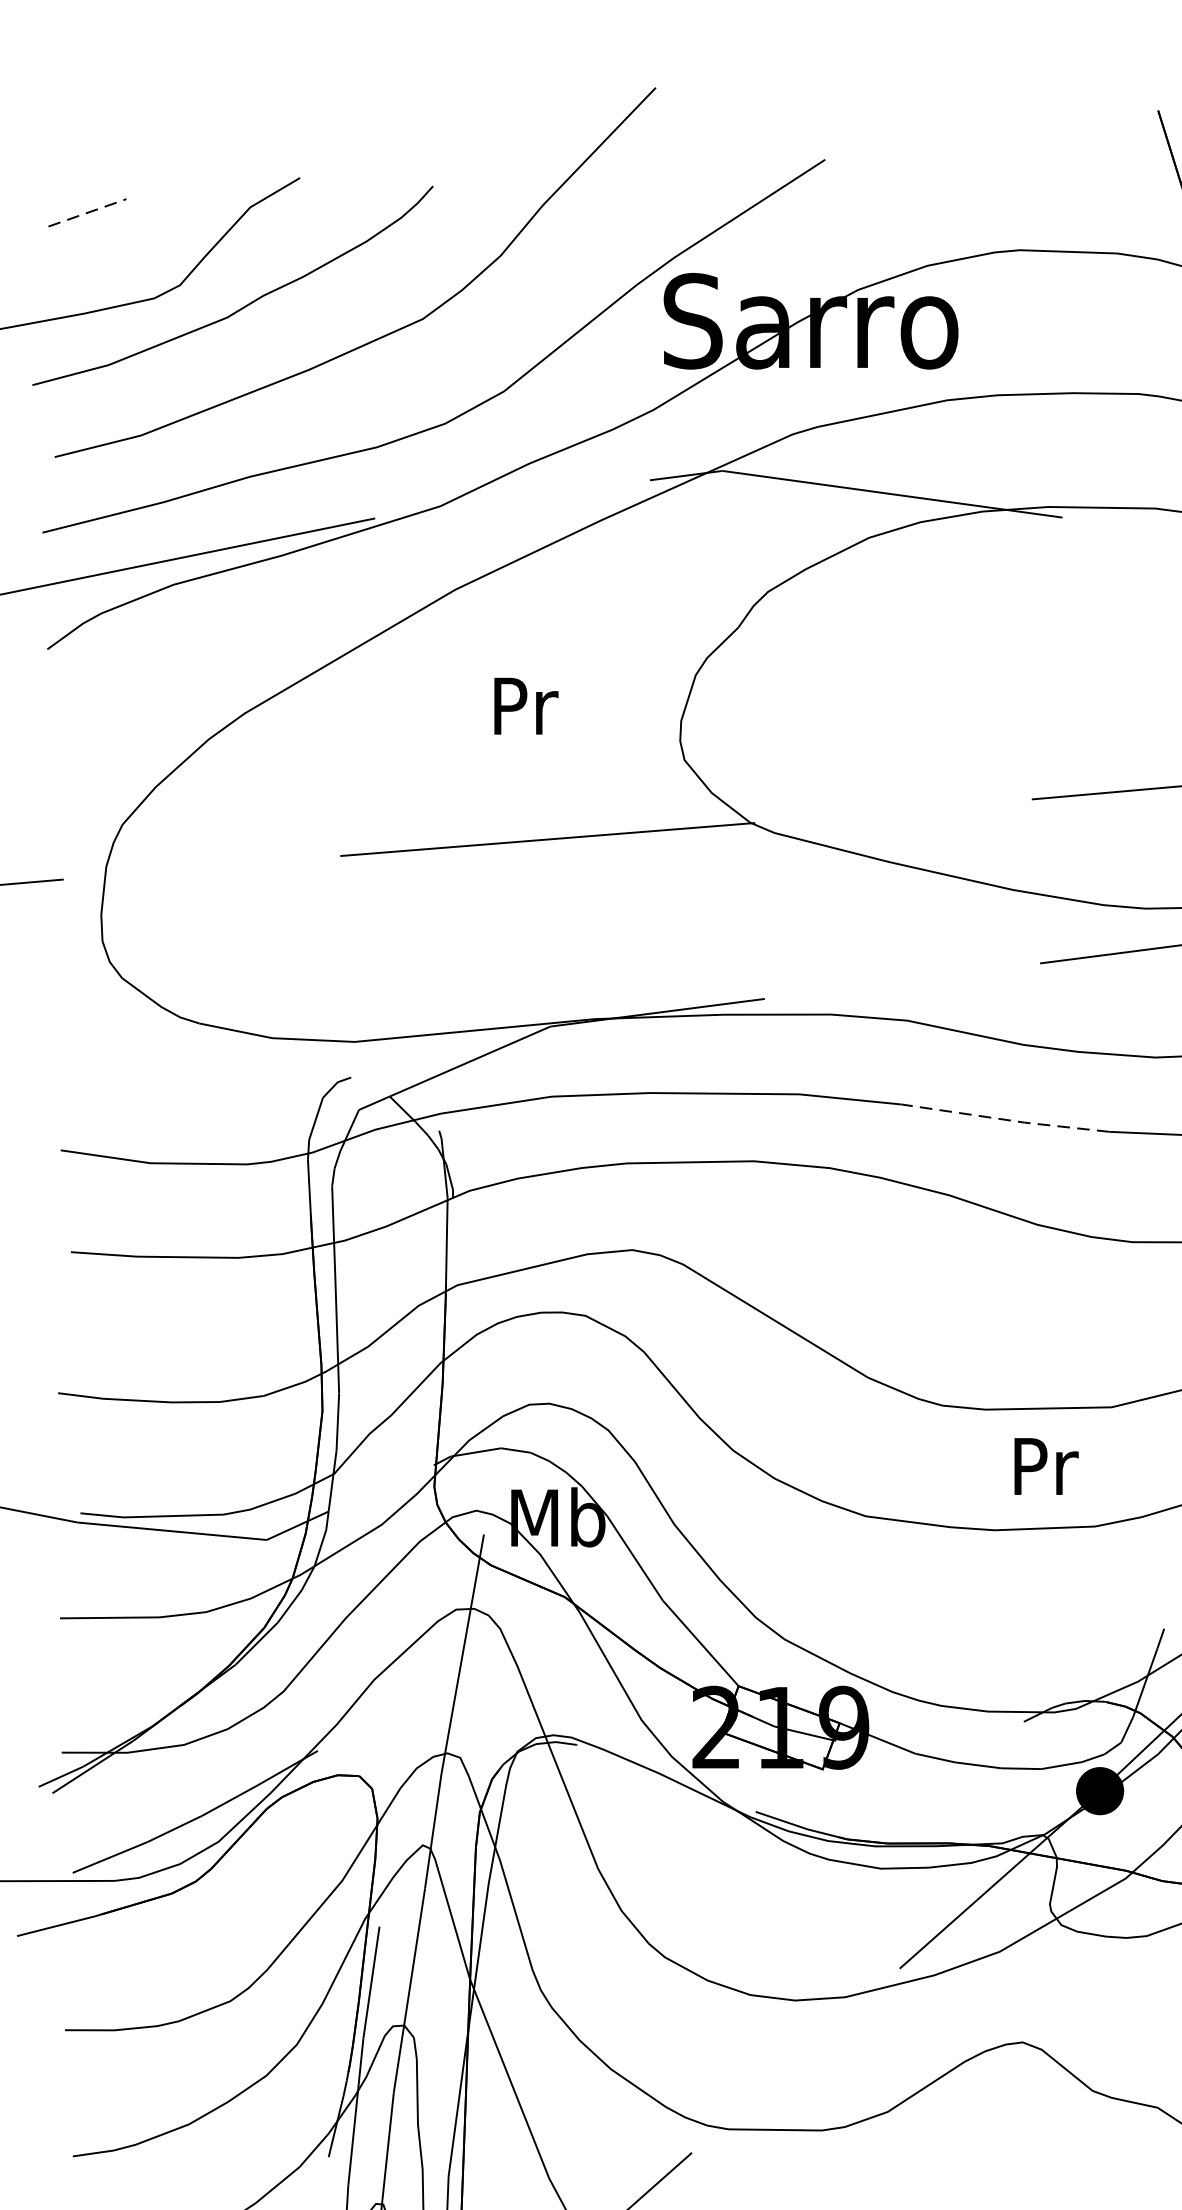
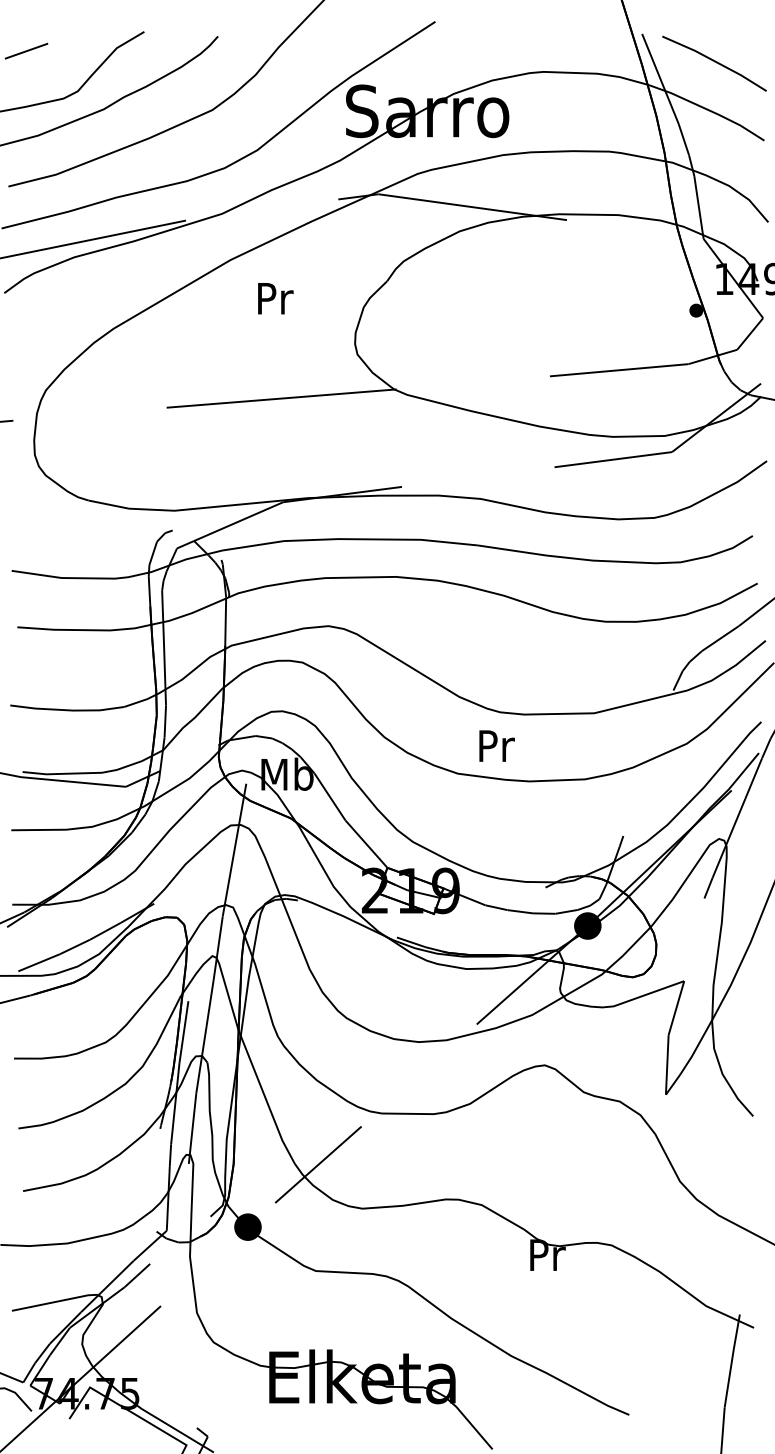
line: (87, 213) -> (26, 51), dashed -> solid
text: (525, 705) -> (275, 298), moved
line: (1007, 1120) -> (536, 554), dashed -> solid
text: (1045, 1465) -> (496, 745), moved

